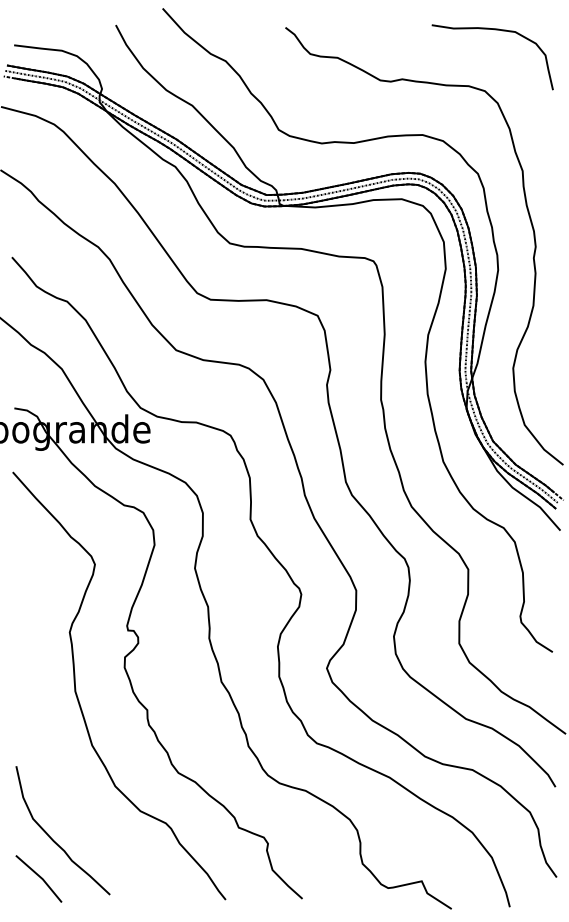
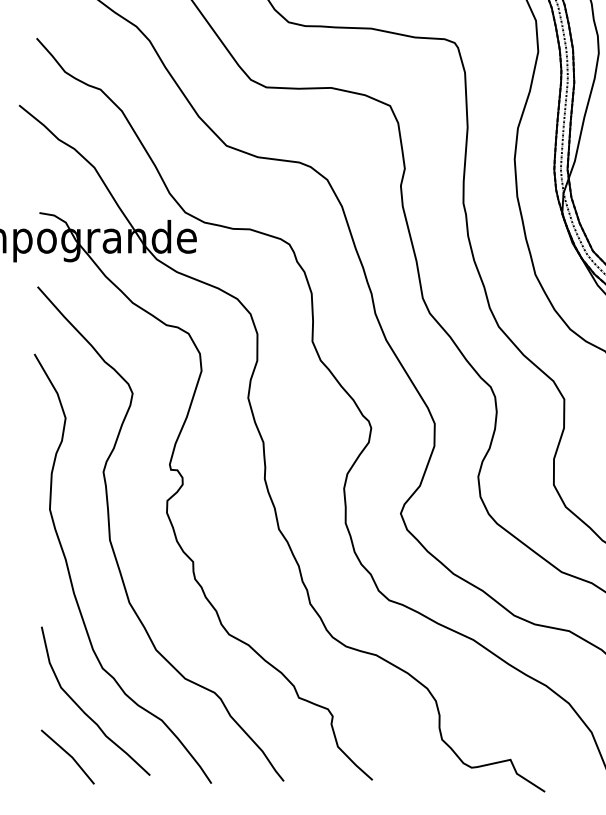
part: (42, 725) -> (71, 579), added

